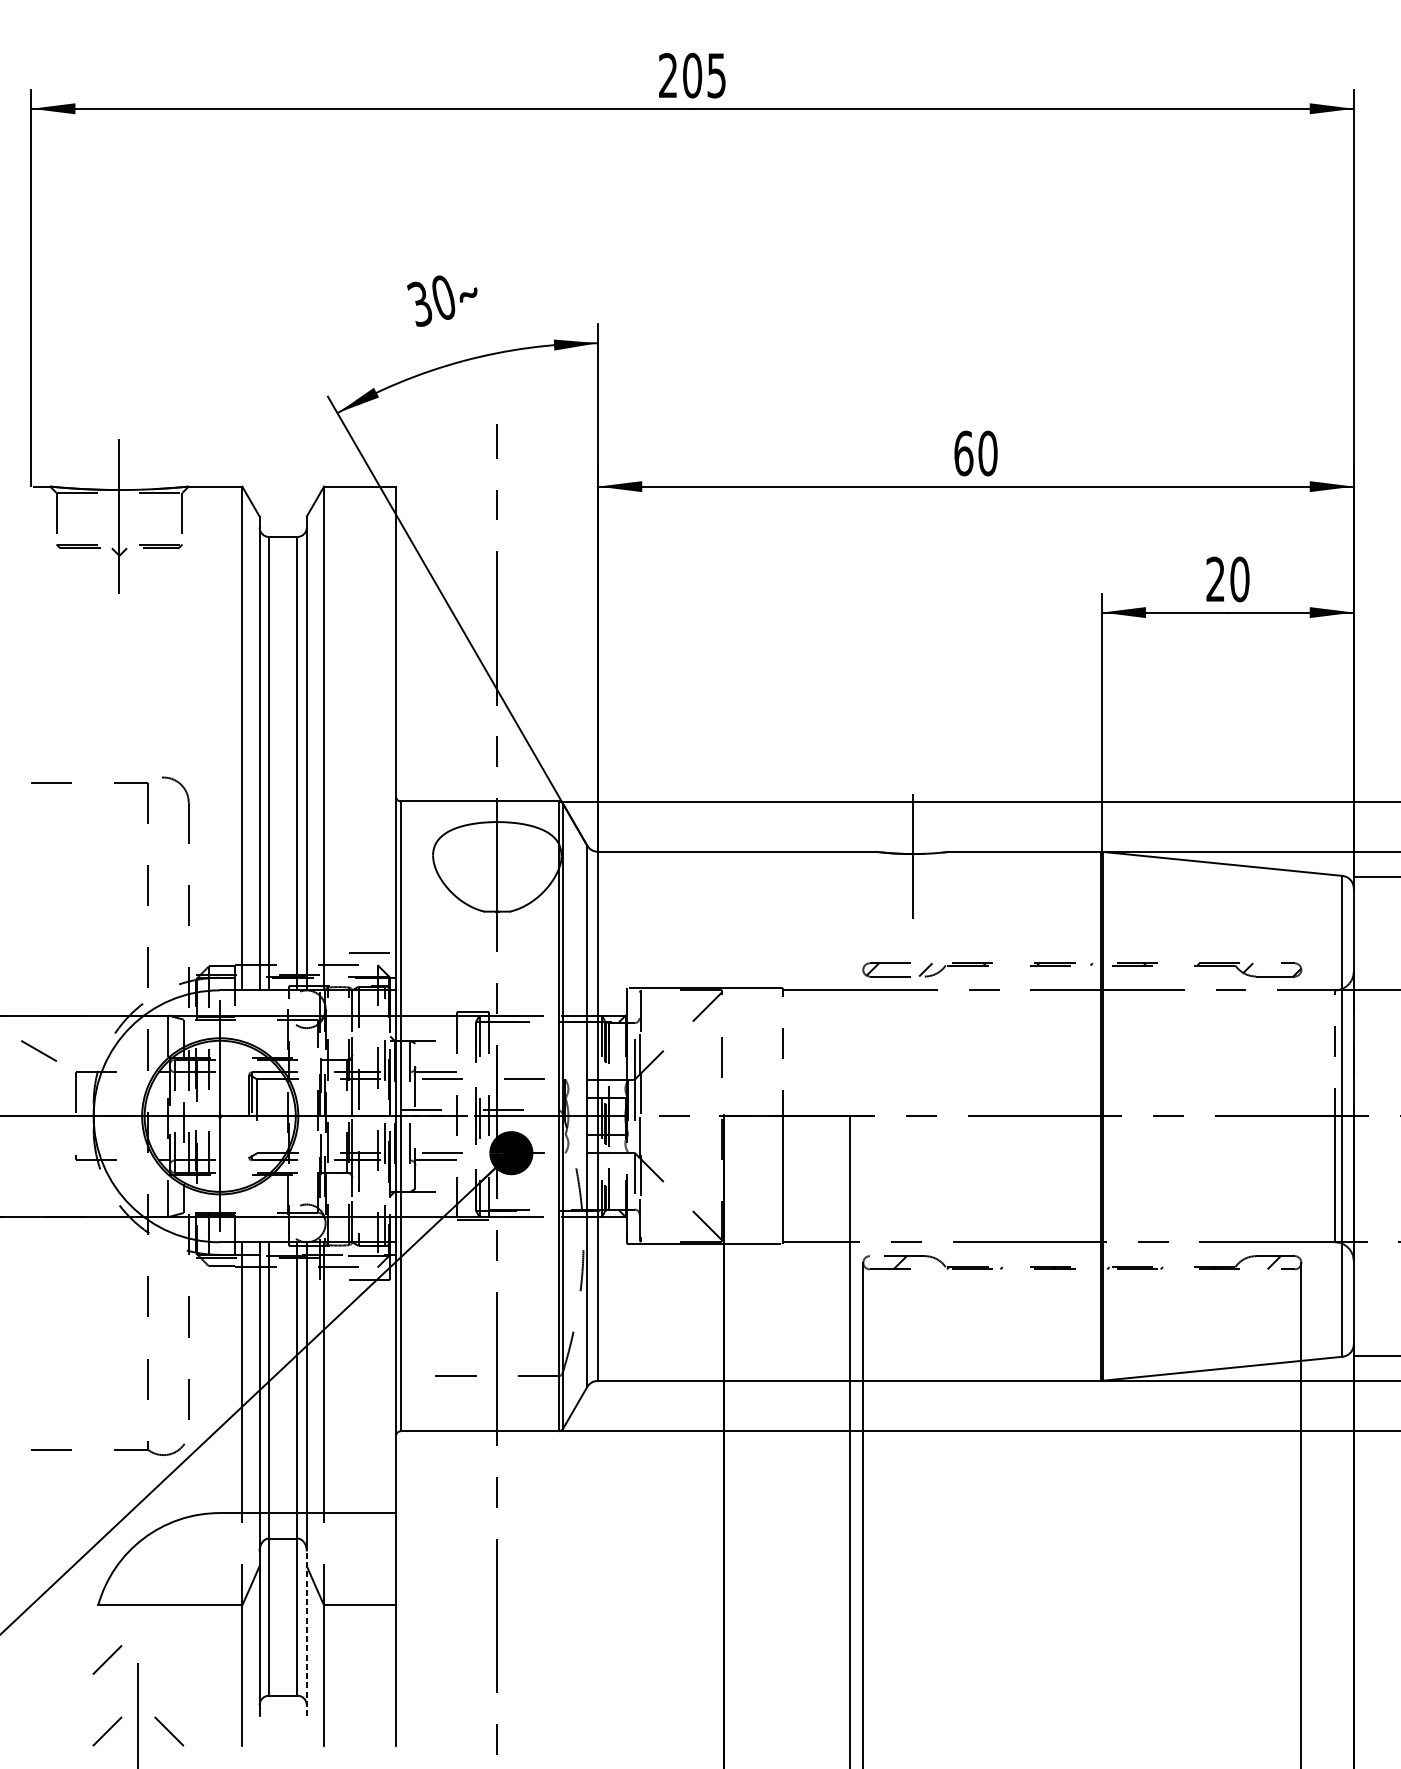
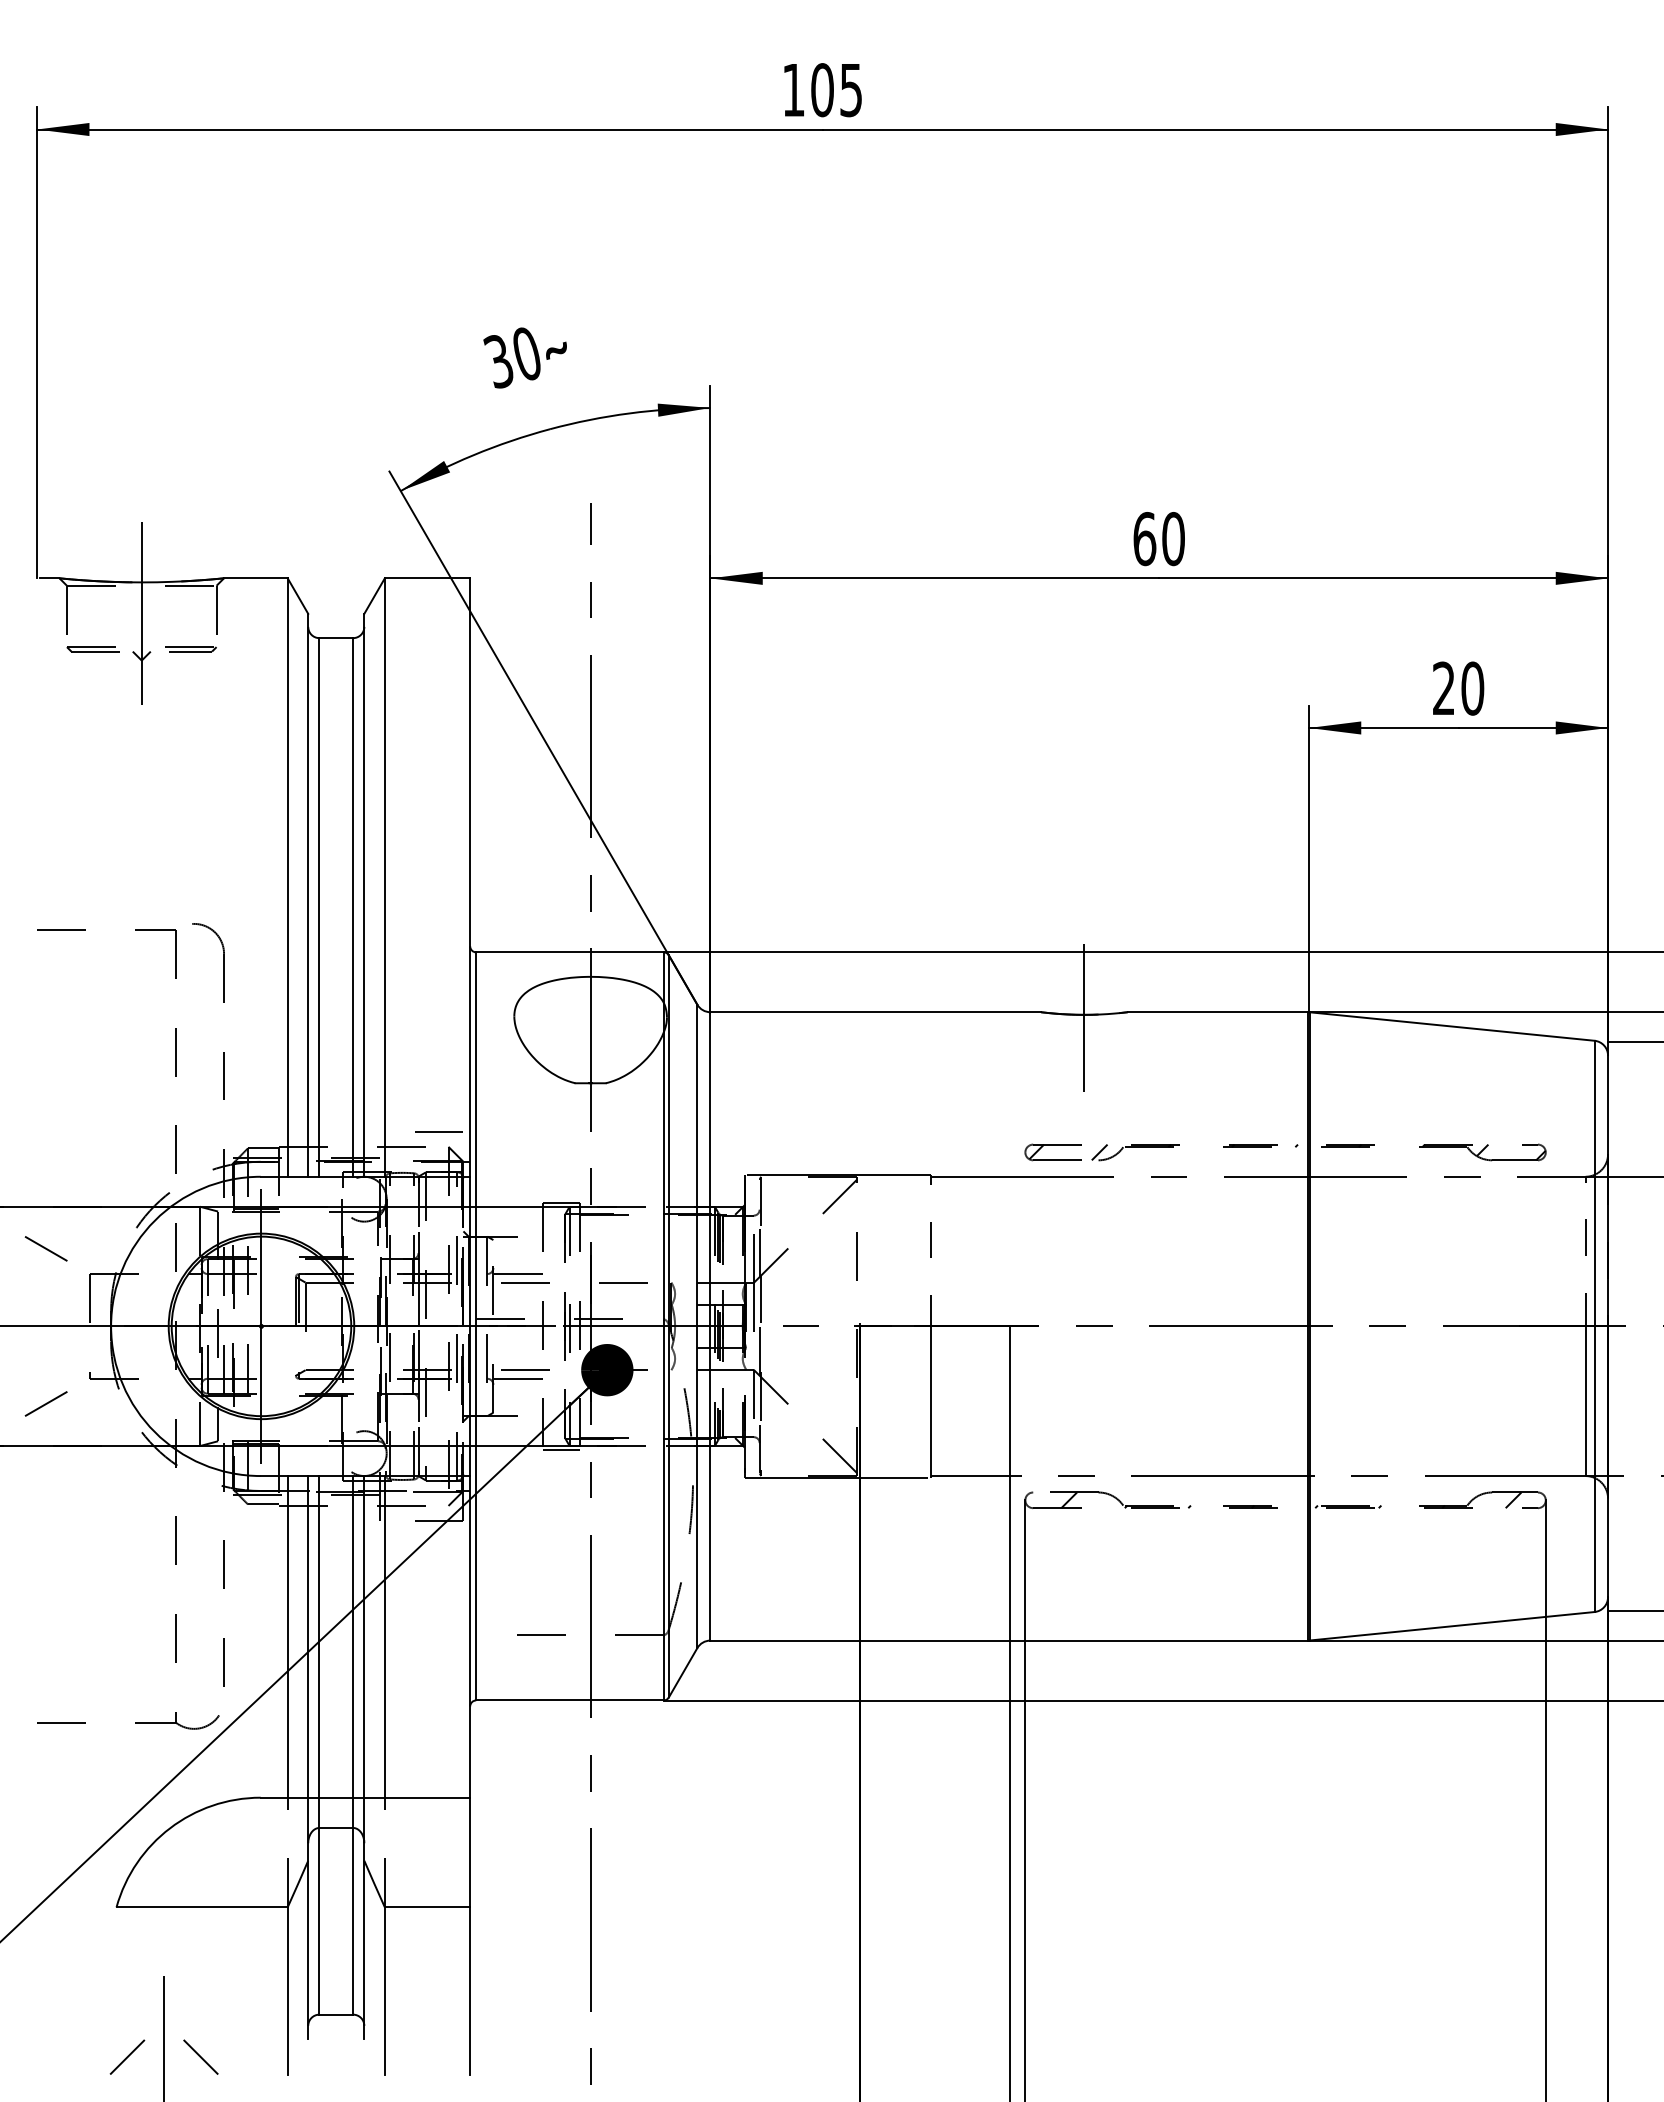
text: (667, 75) -> (792, 89), 205 -> 105
line: (38, 1181) -> (45, 1403), added
line: (306, 1634) -> (364, 1941), dashed -> solid
line: (107, 1659) -> (127, 1971), removed

